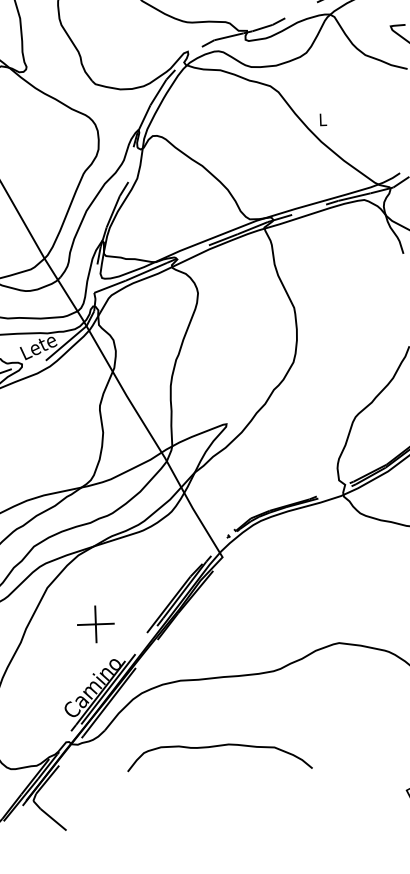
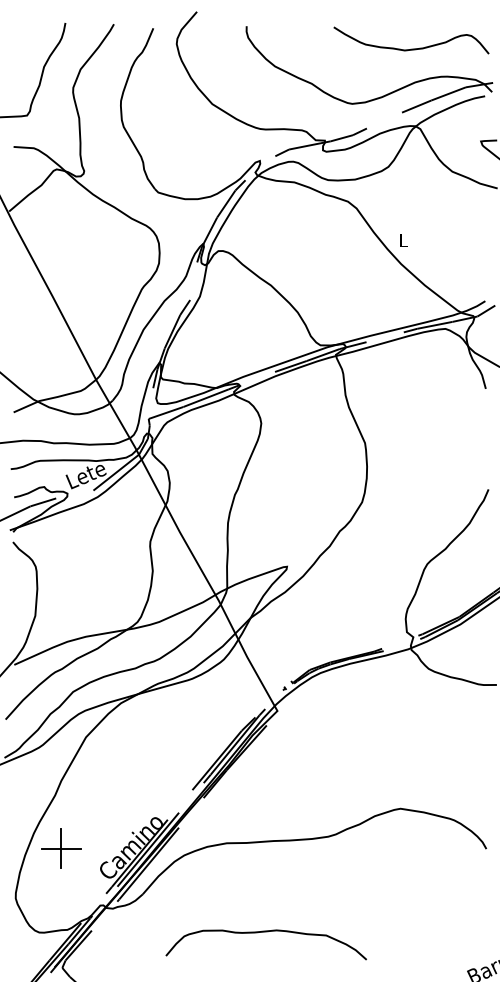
part: (96, 624) -> (61, 848), moved
curve: (218, 746) -> (265, 932), moved

